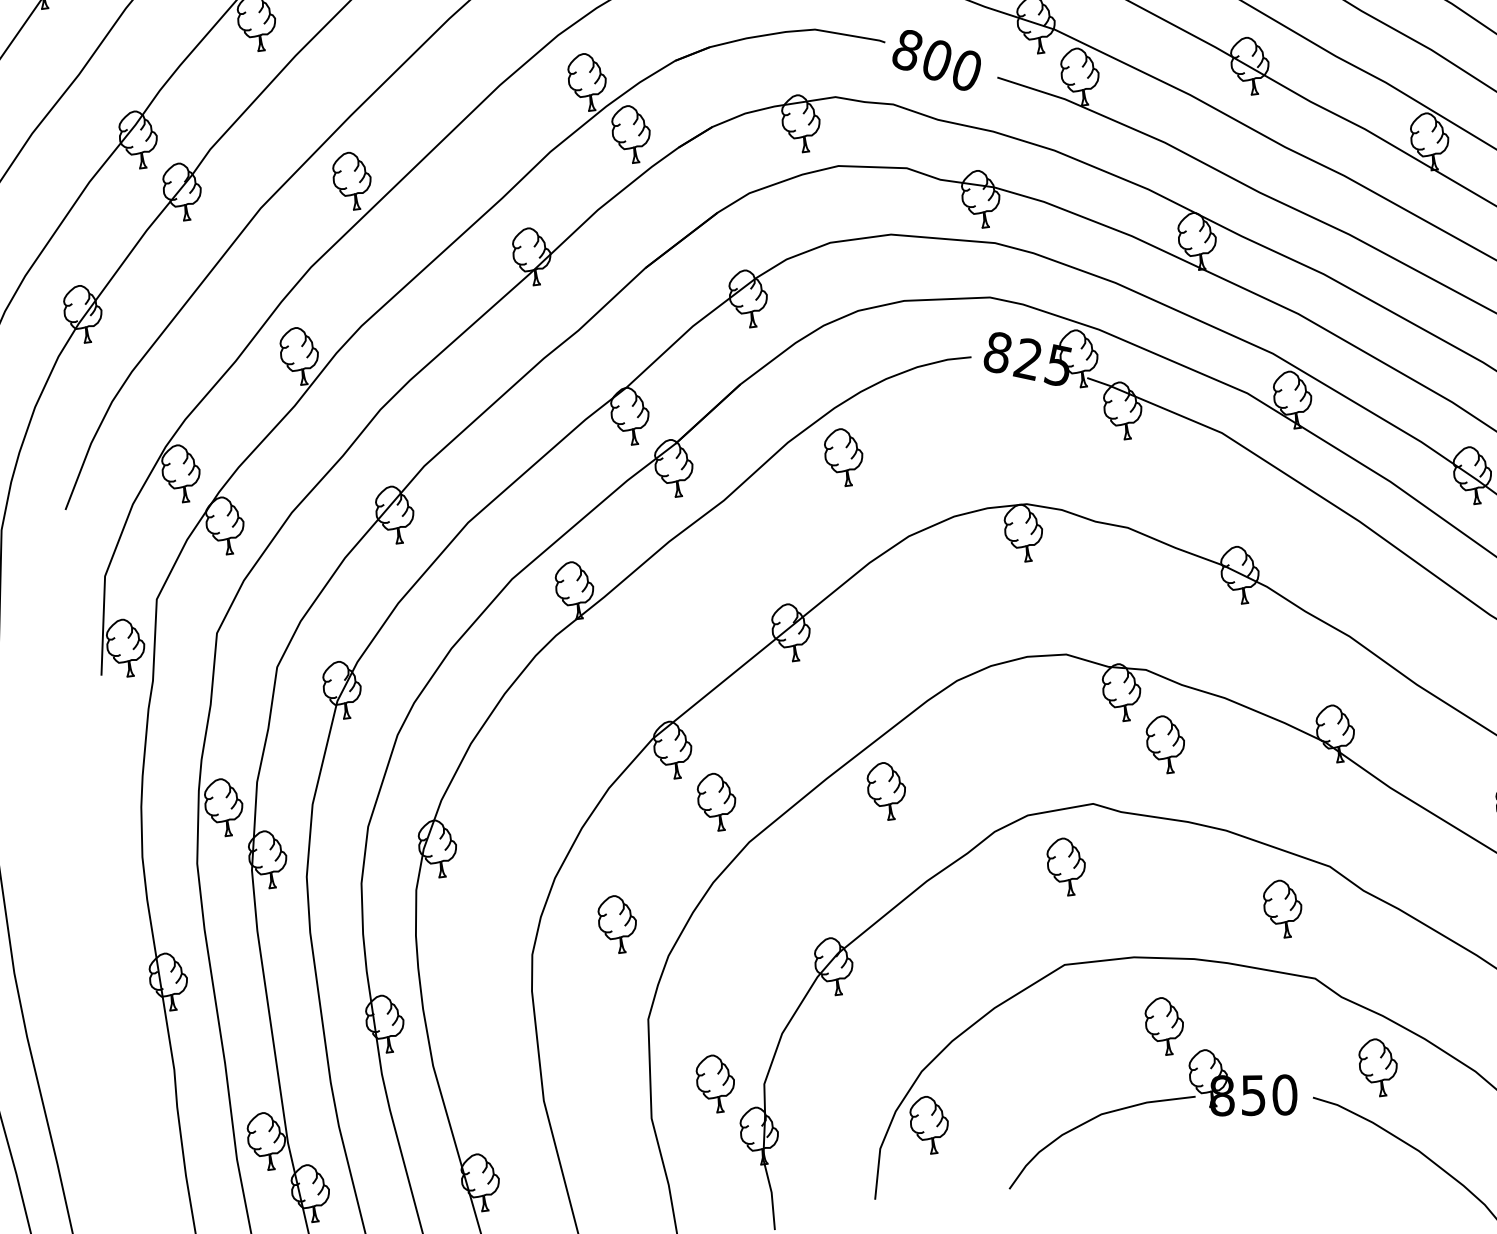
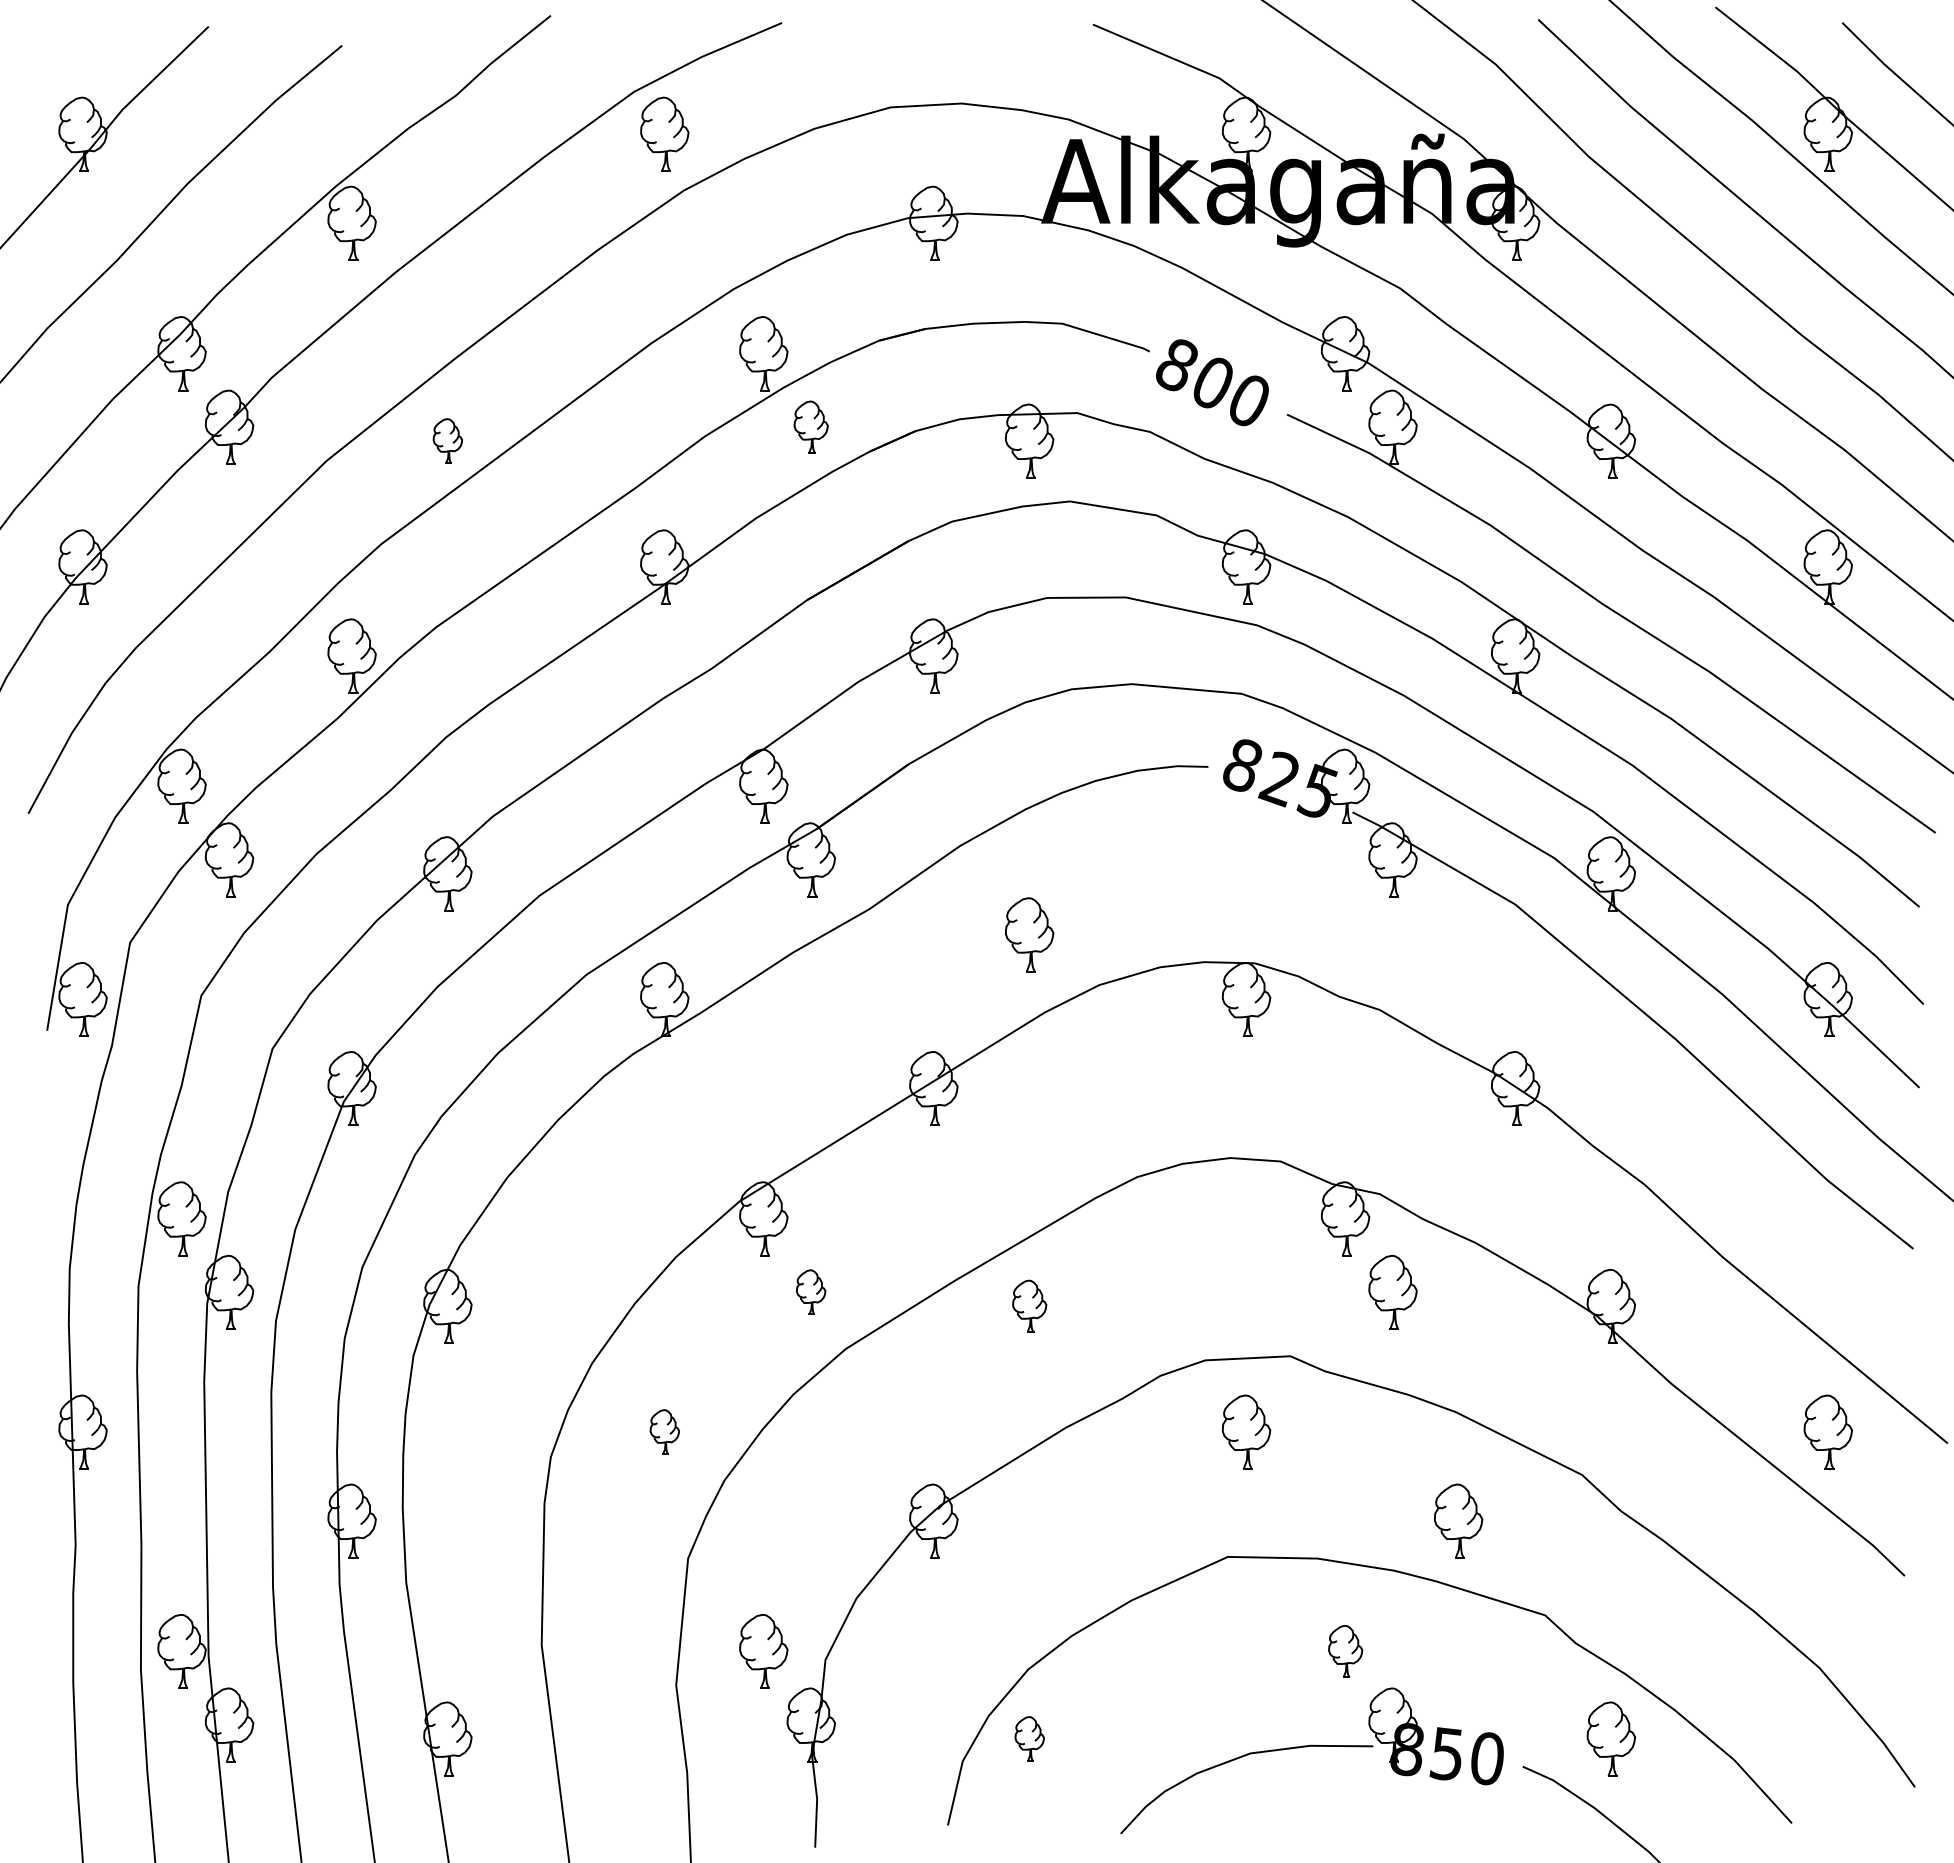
part: (630, 133) -> (810, 426), size x0.7
part: (352, 180) -> (447, 440), size x0.6
part: (844, 457) -> (1029, 934), moved
part: (886, 790) -> (1029, 1305), size x0.7
part: (716, 801) -> (810, 1291), size x0.6
part: (1283, 908) -> (1458, 1520), moved
part: (617, 923) -> (664, 1431), size x0.6
part: (1164, 1026) -> (1345, 1651), size x0.7
part: (929, 1124) -> (1029, 1738), size x0.6

